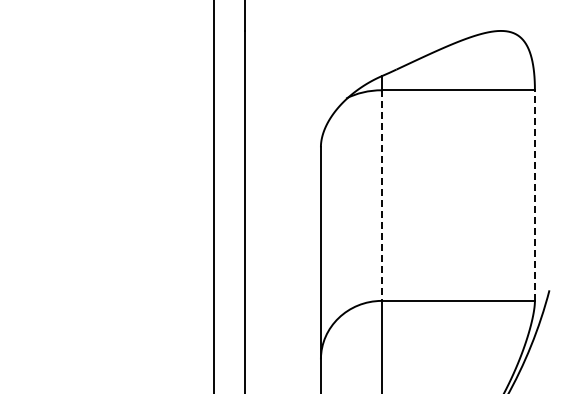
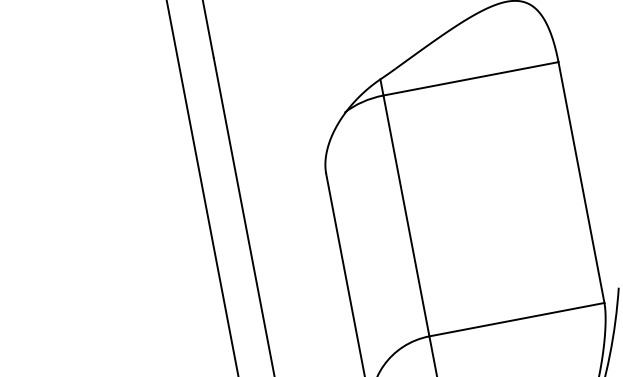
line: (534, 195) -> (580, 182), dashed -> solid
line: (381, 196) -> (406, 217), dashed -> solid

